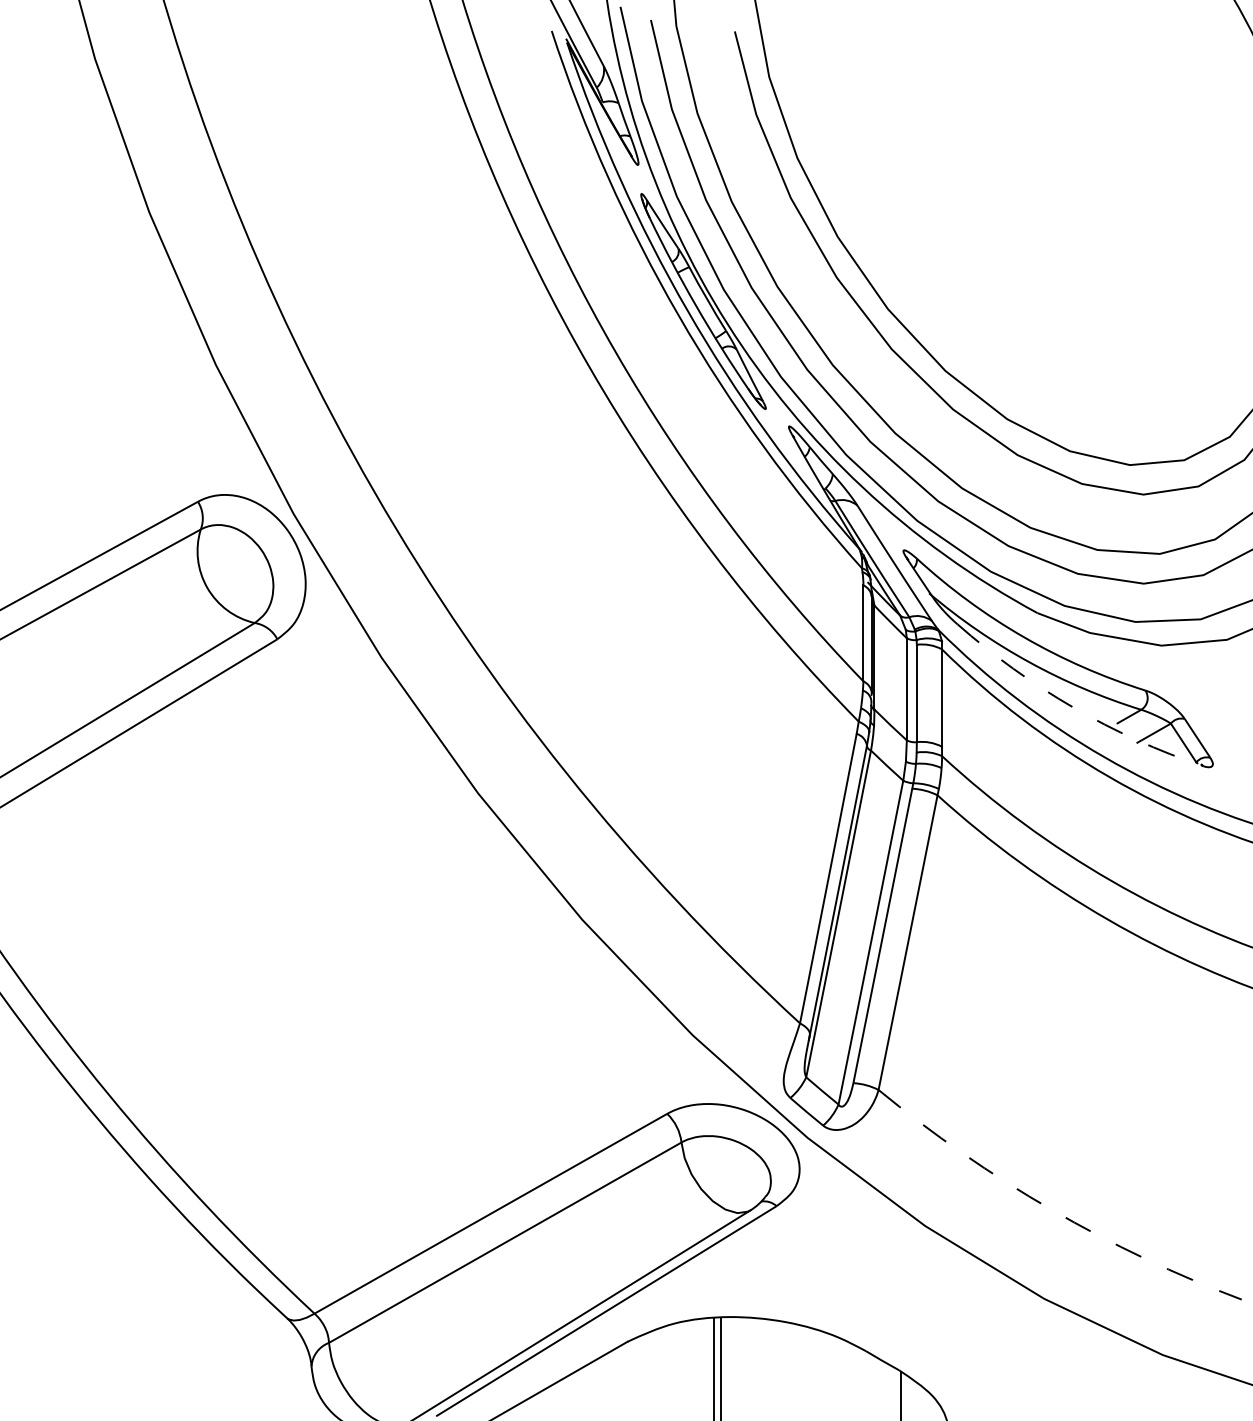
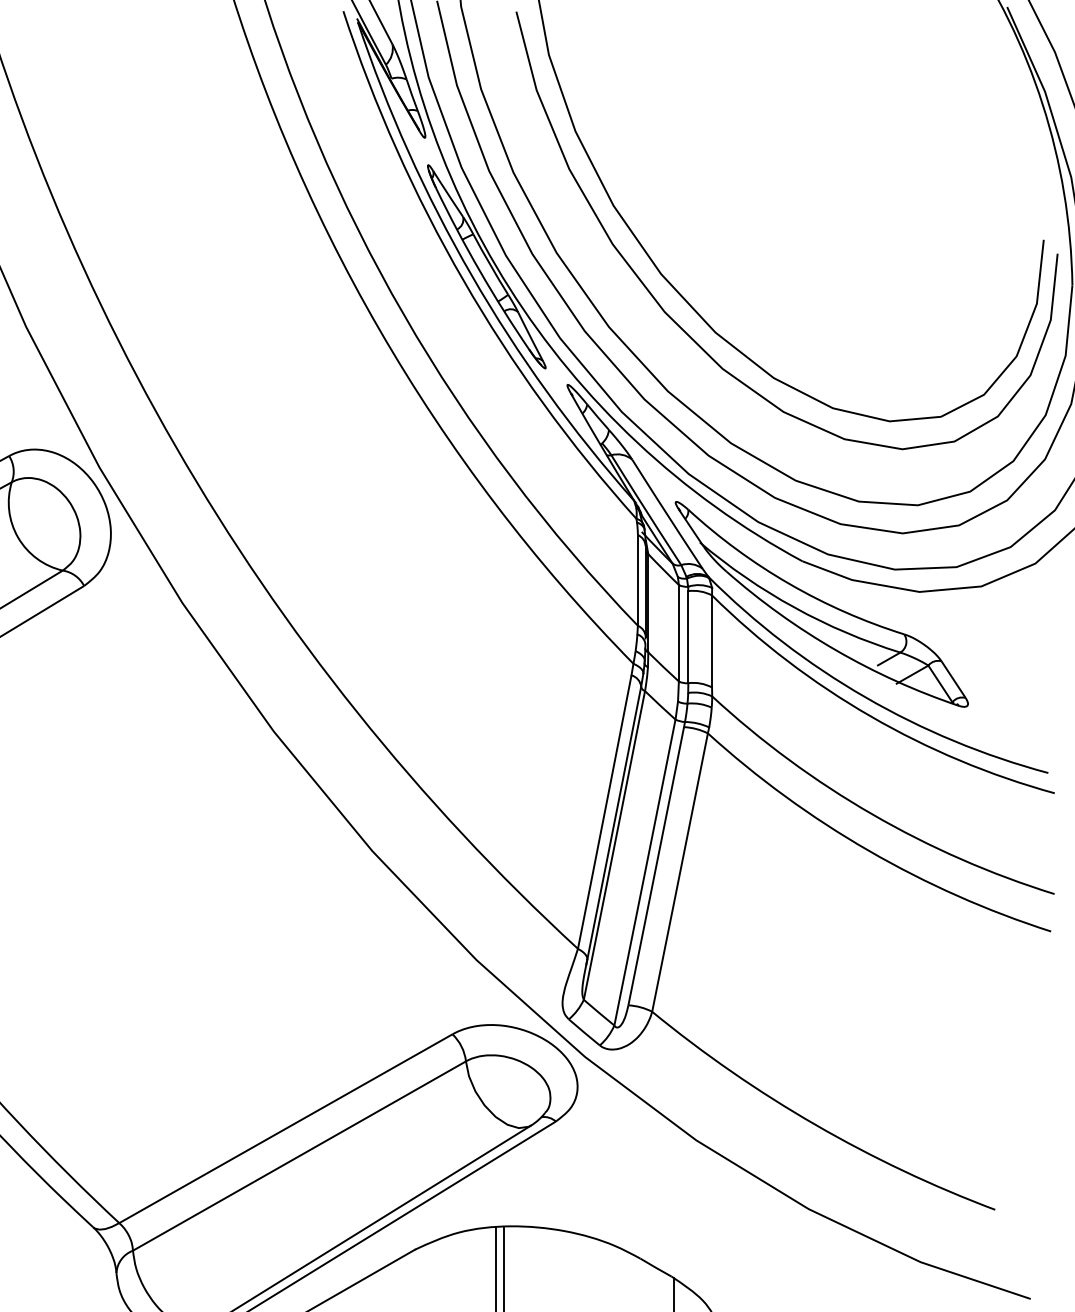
arc: (1073, 707) -> (836, 650), dashed -> solid
arc: (1051, 1209) -> (815, 1124), dashed -> solid

